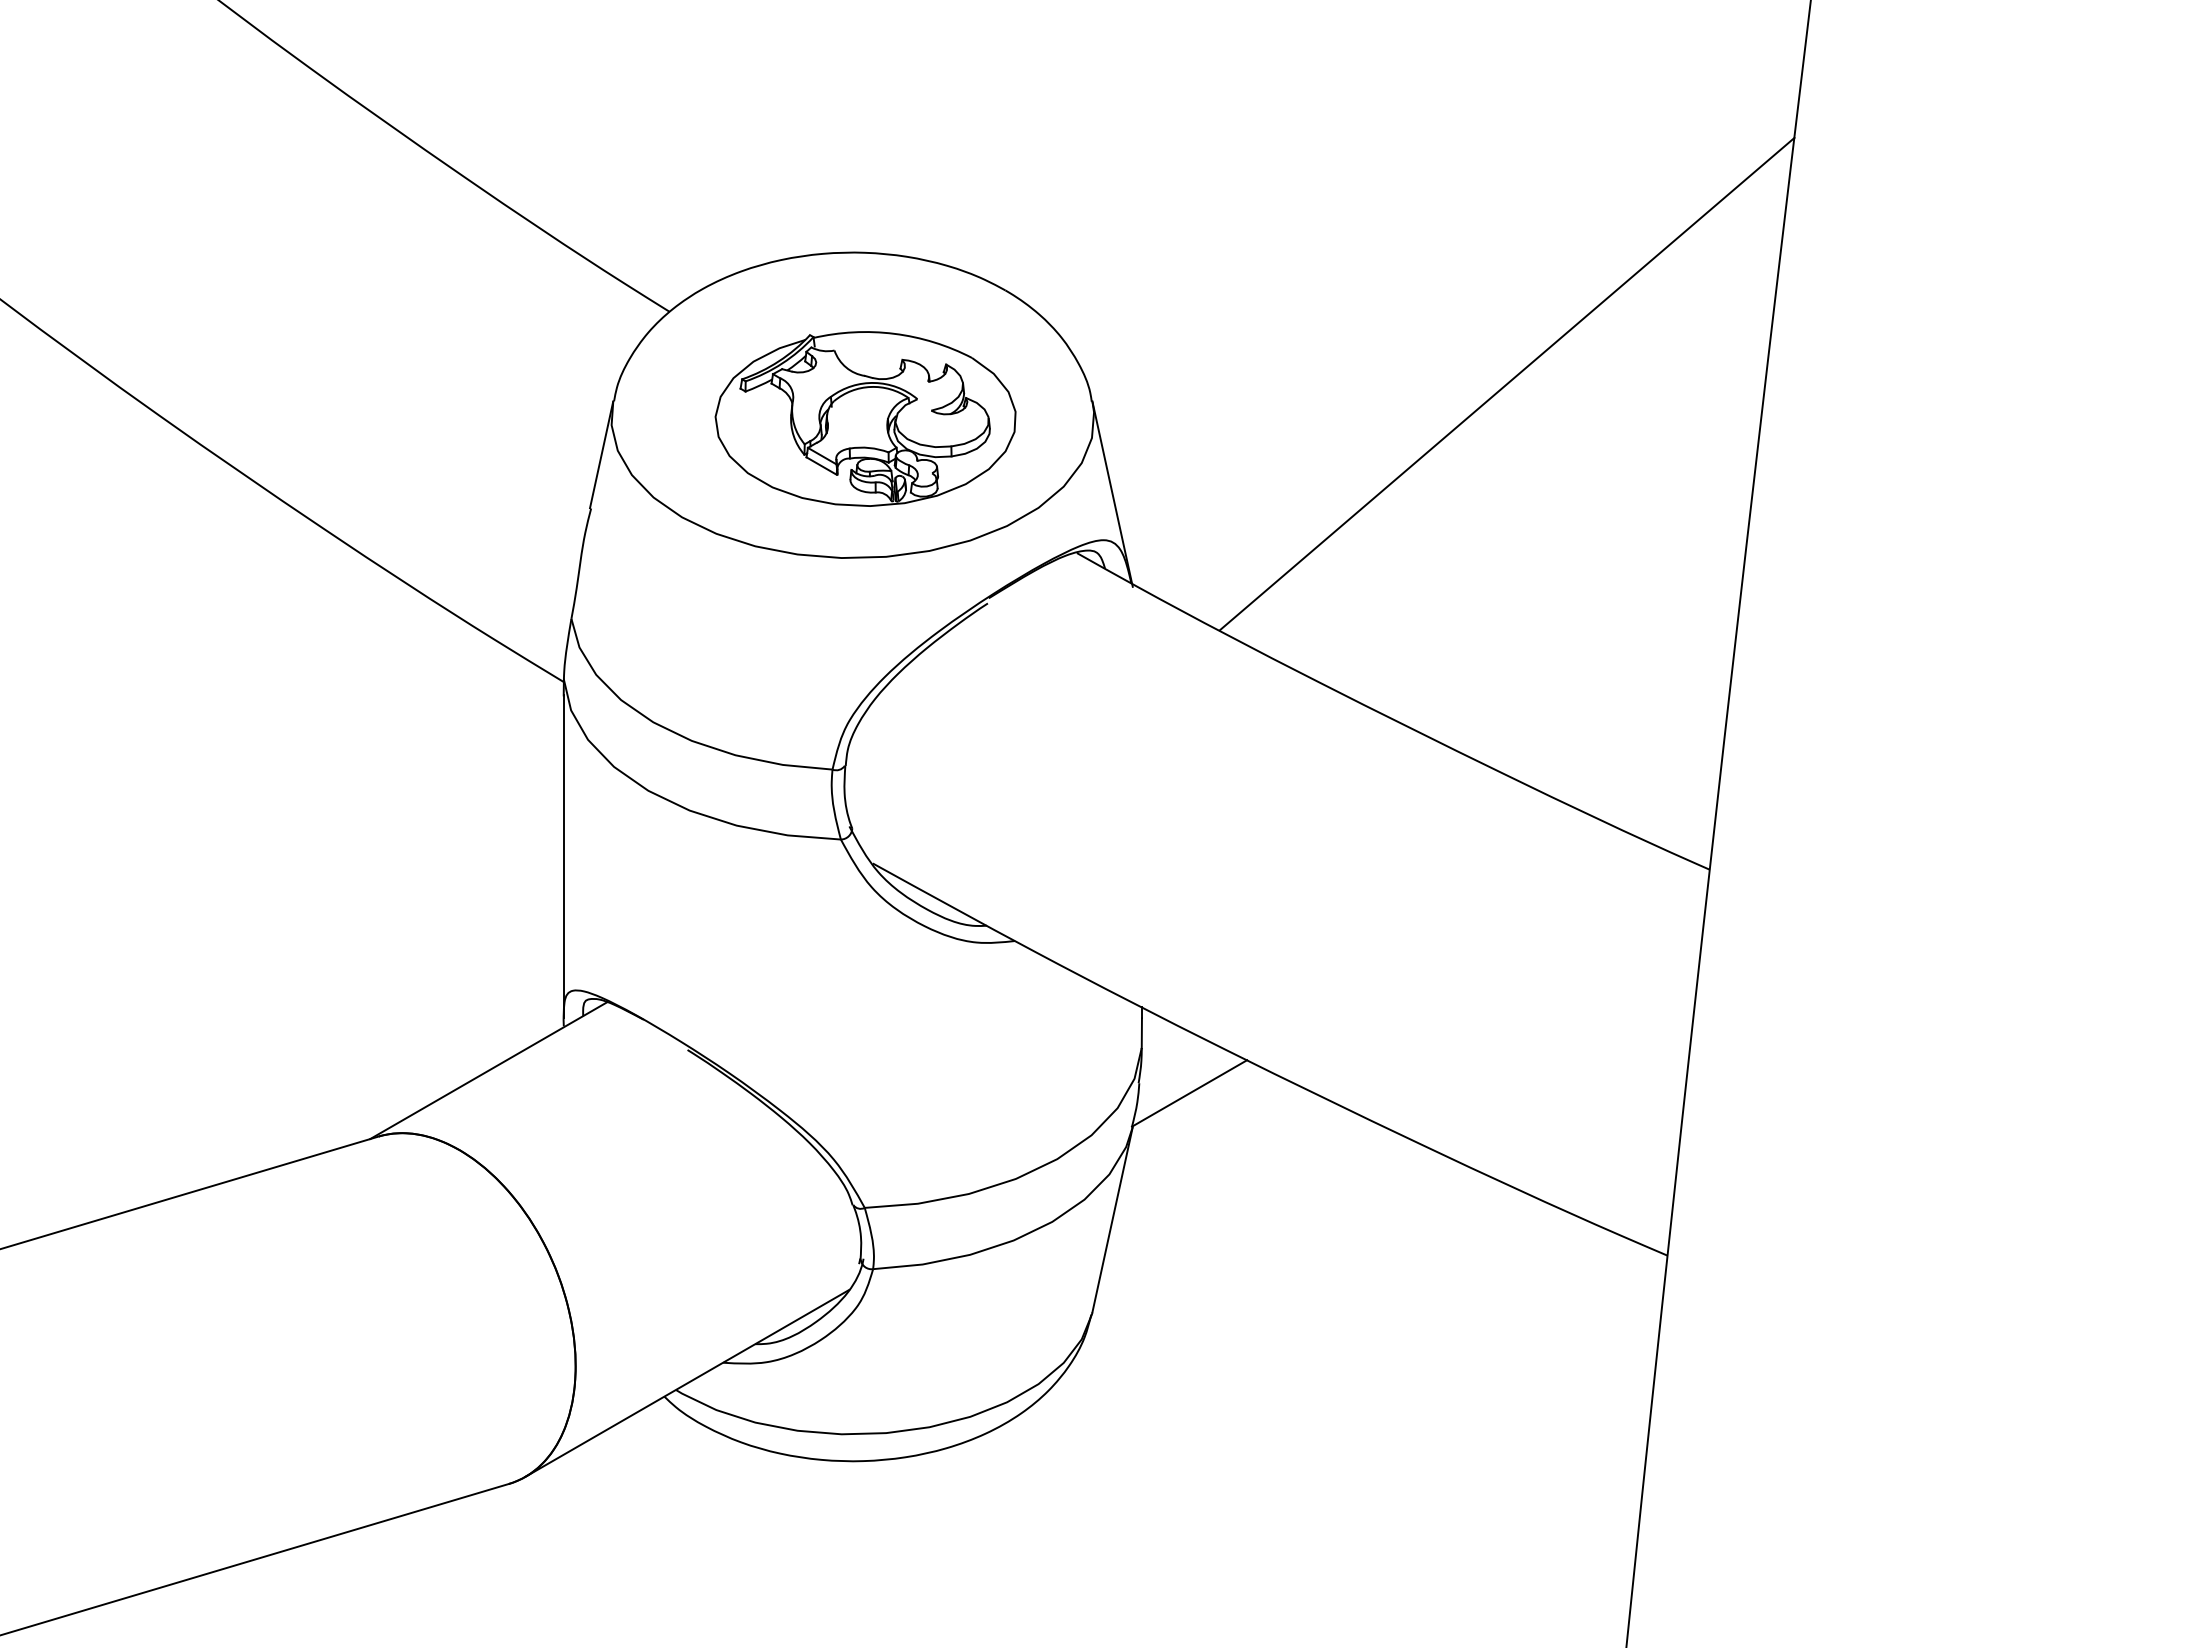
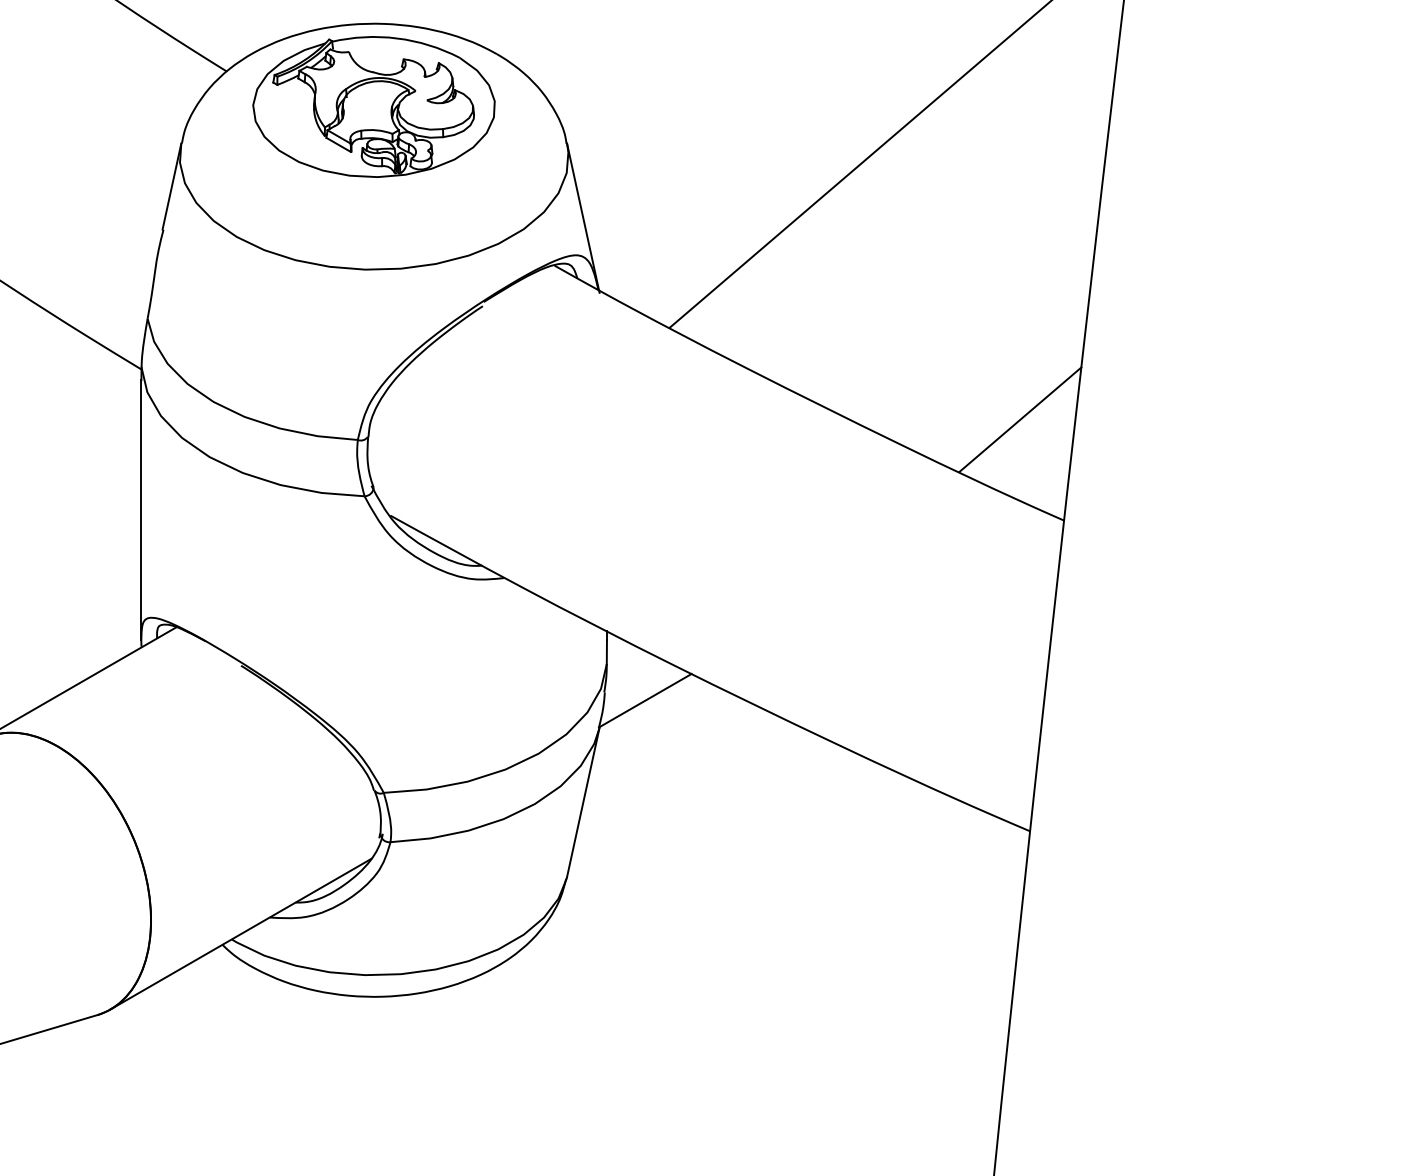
part: (865, 418) -> (373, 106), moved
line: (1655, 744) -> (1020, 419), added

